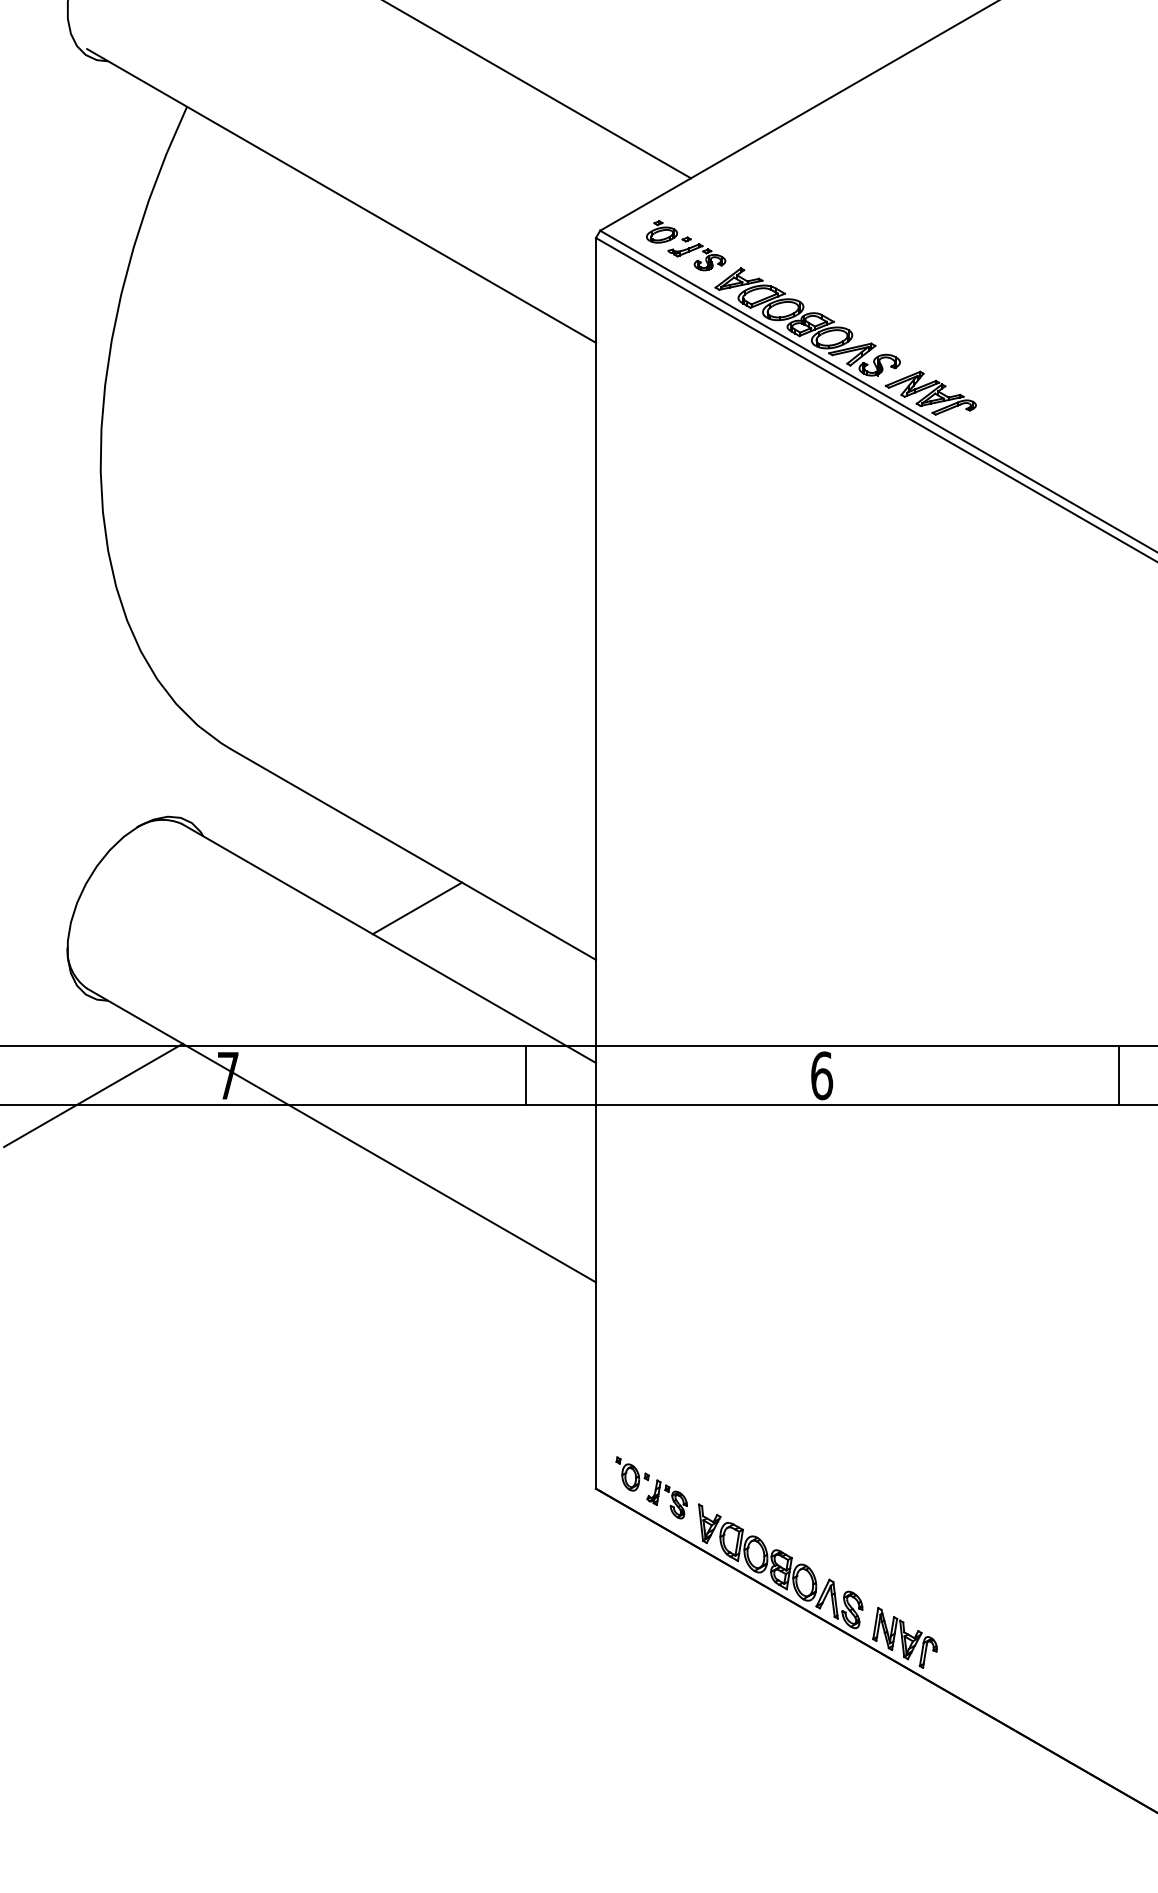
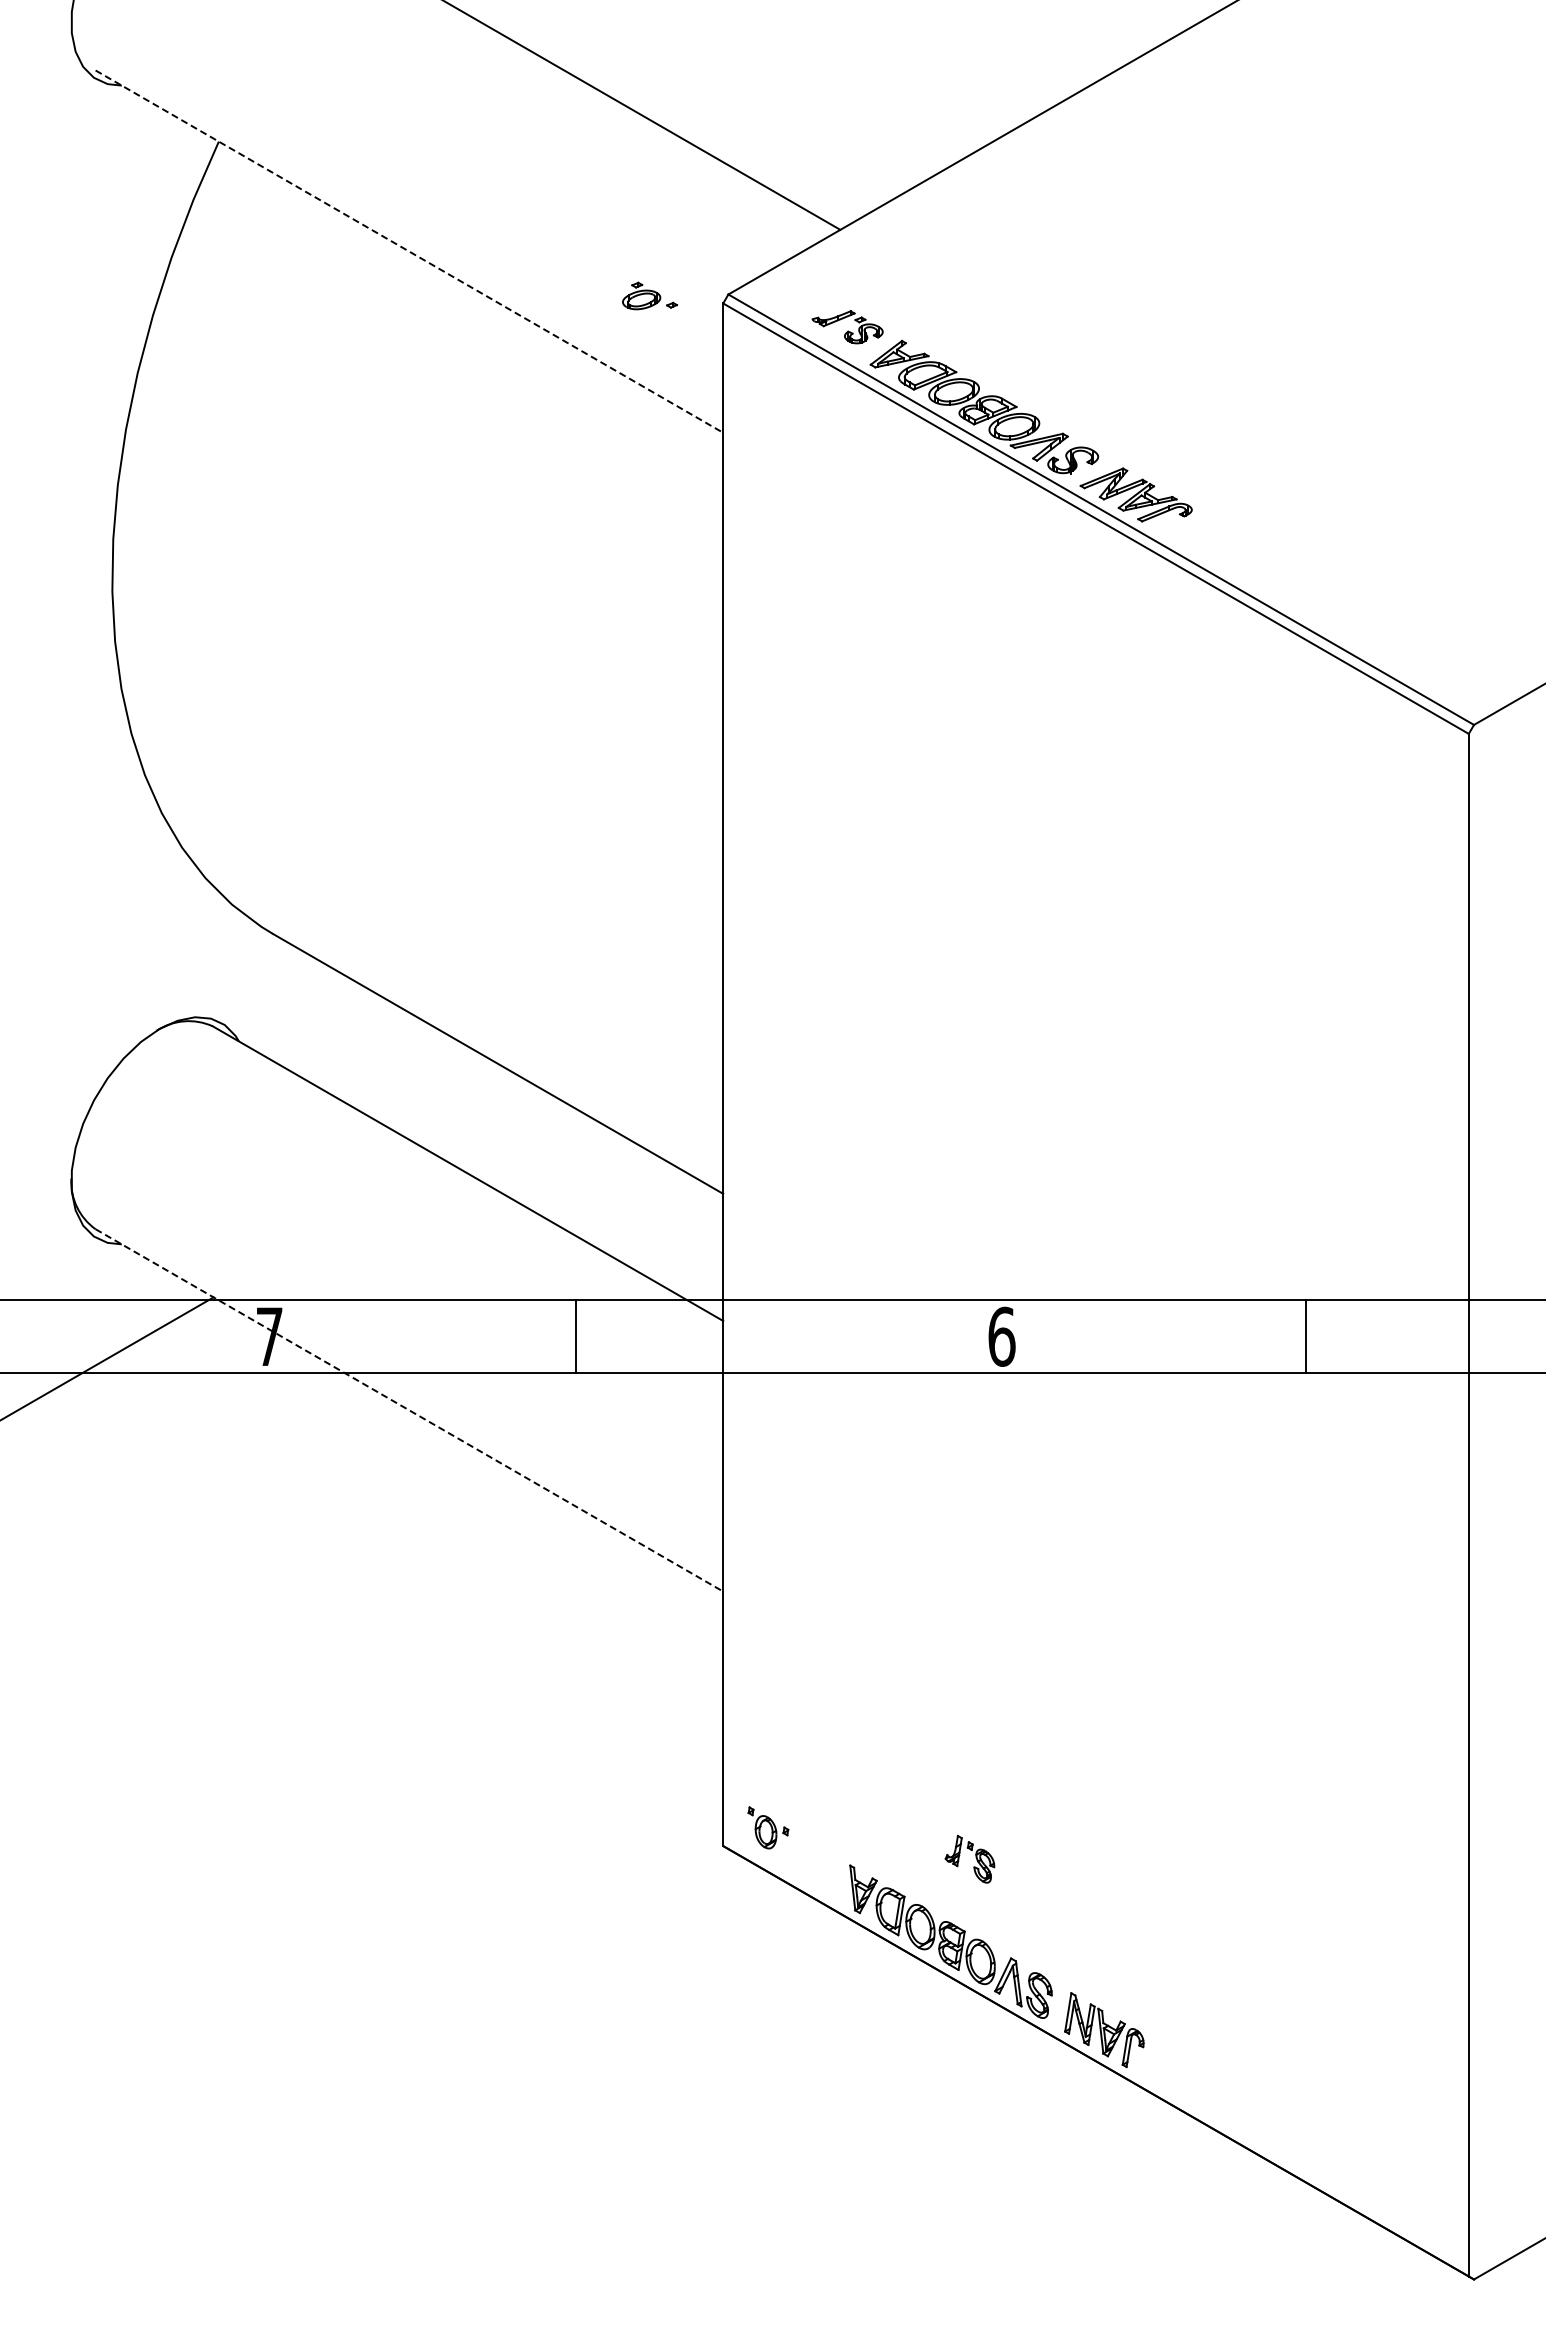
line: (341, 195) -> (409, 251), solid -> dashed
part: (668, 231) -> (649, 295), moved
line: (417, 908) -> (502, 1130), removed
line: (525, 1075) -> (576, 1336), moved
line: (1119, 1075) -> (1305, 1336), moved
line: (341, 1135) -> (409, 1410), solid -> dashed
part: (671, 1497) -> (975, 1857), moved

